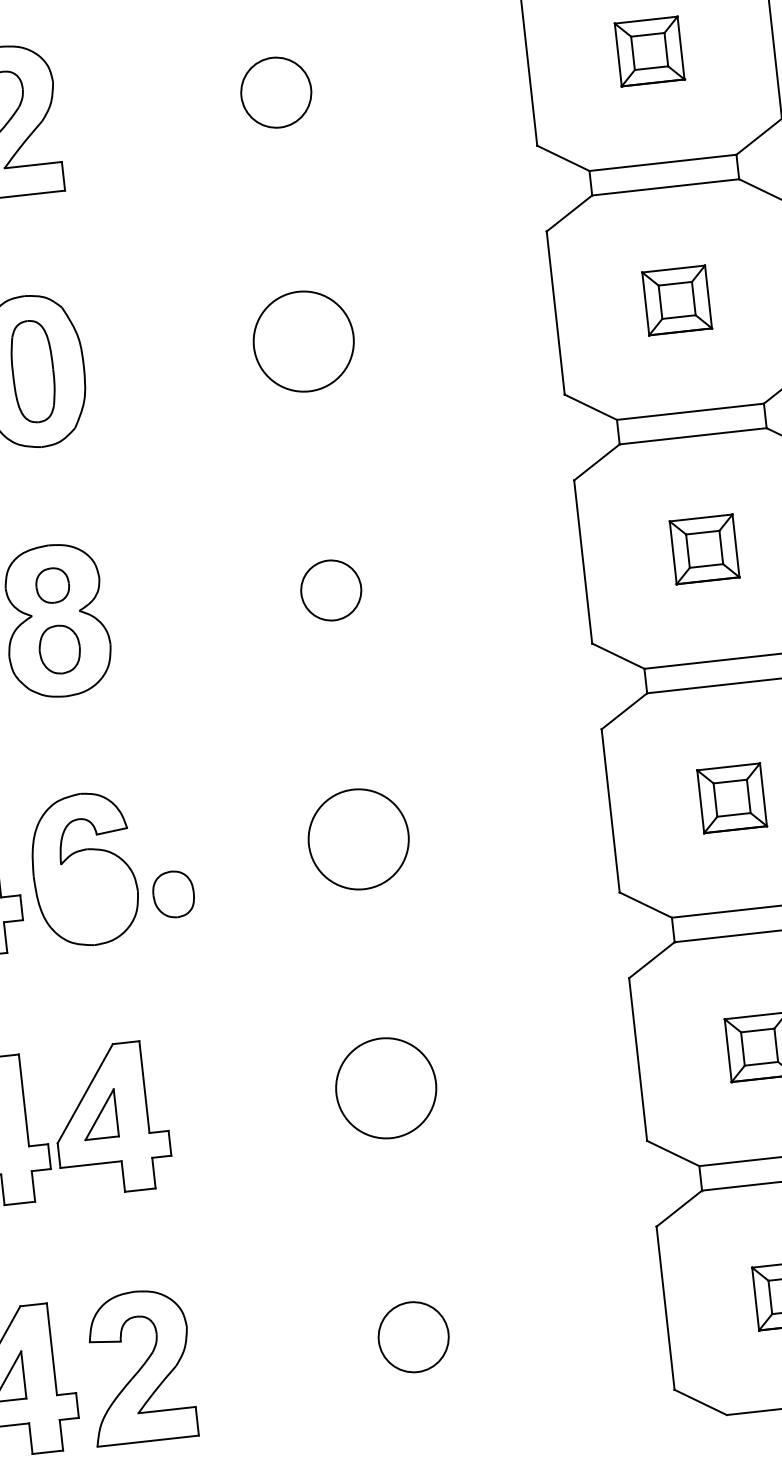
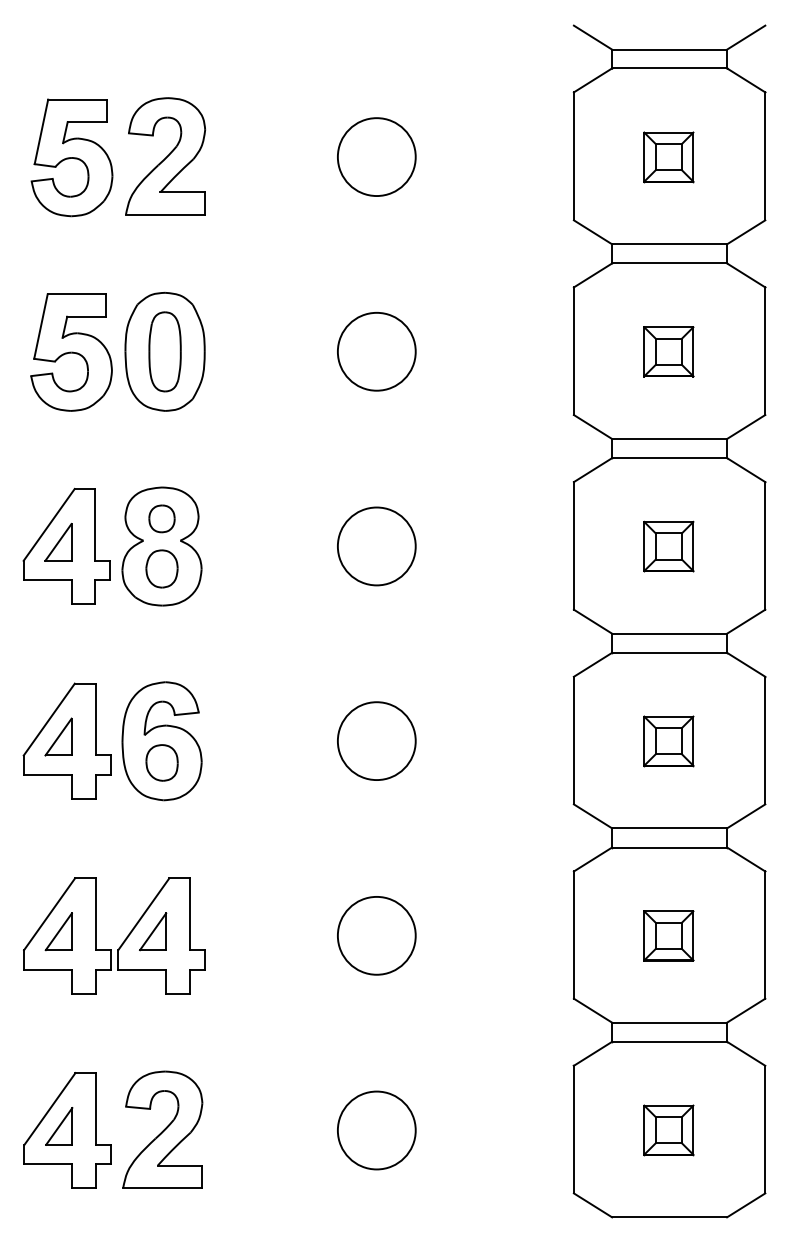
circle: (275, 93) -> (376, 157), size x1.43
circle: (330, 590) -> (376, 546), size x1.67
part: (172, 894) -> (161, 762), moved
circle: (413, 1337) -> (376, 1130), size x1.43

